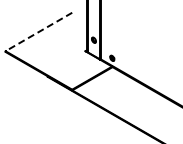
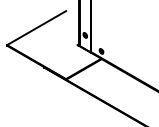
line: (38, 32) -> (36, 28), dashed -> solid

